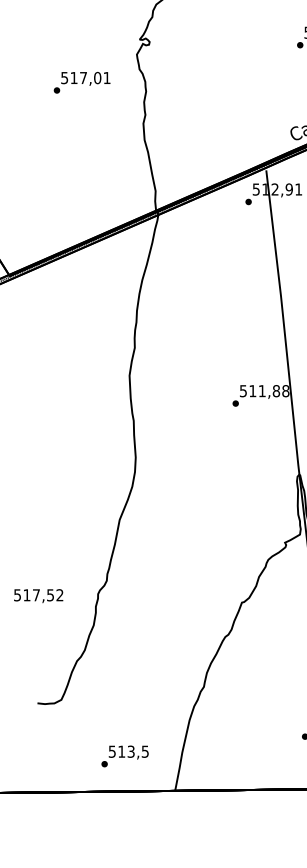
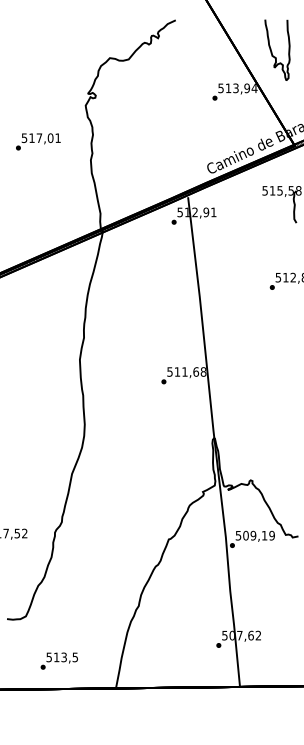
text: (82, 82) -> (38, 141), moved
text: (276, 390) -> (196, 371), 511,88 -> 511,68
text: (124, 755) -> (58, 660), moved

